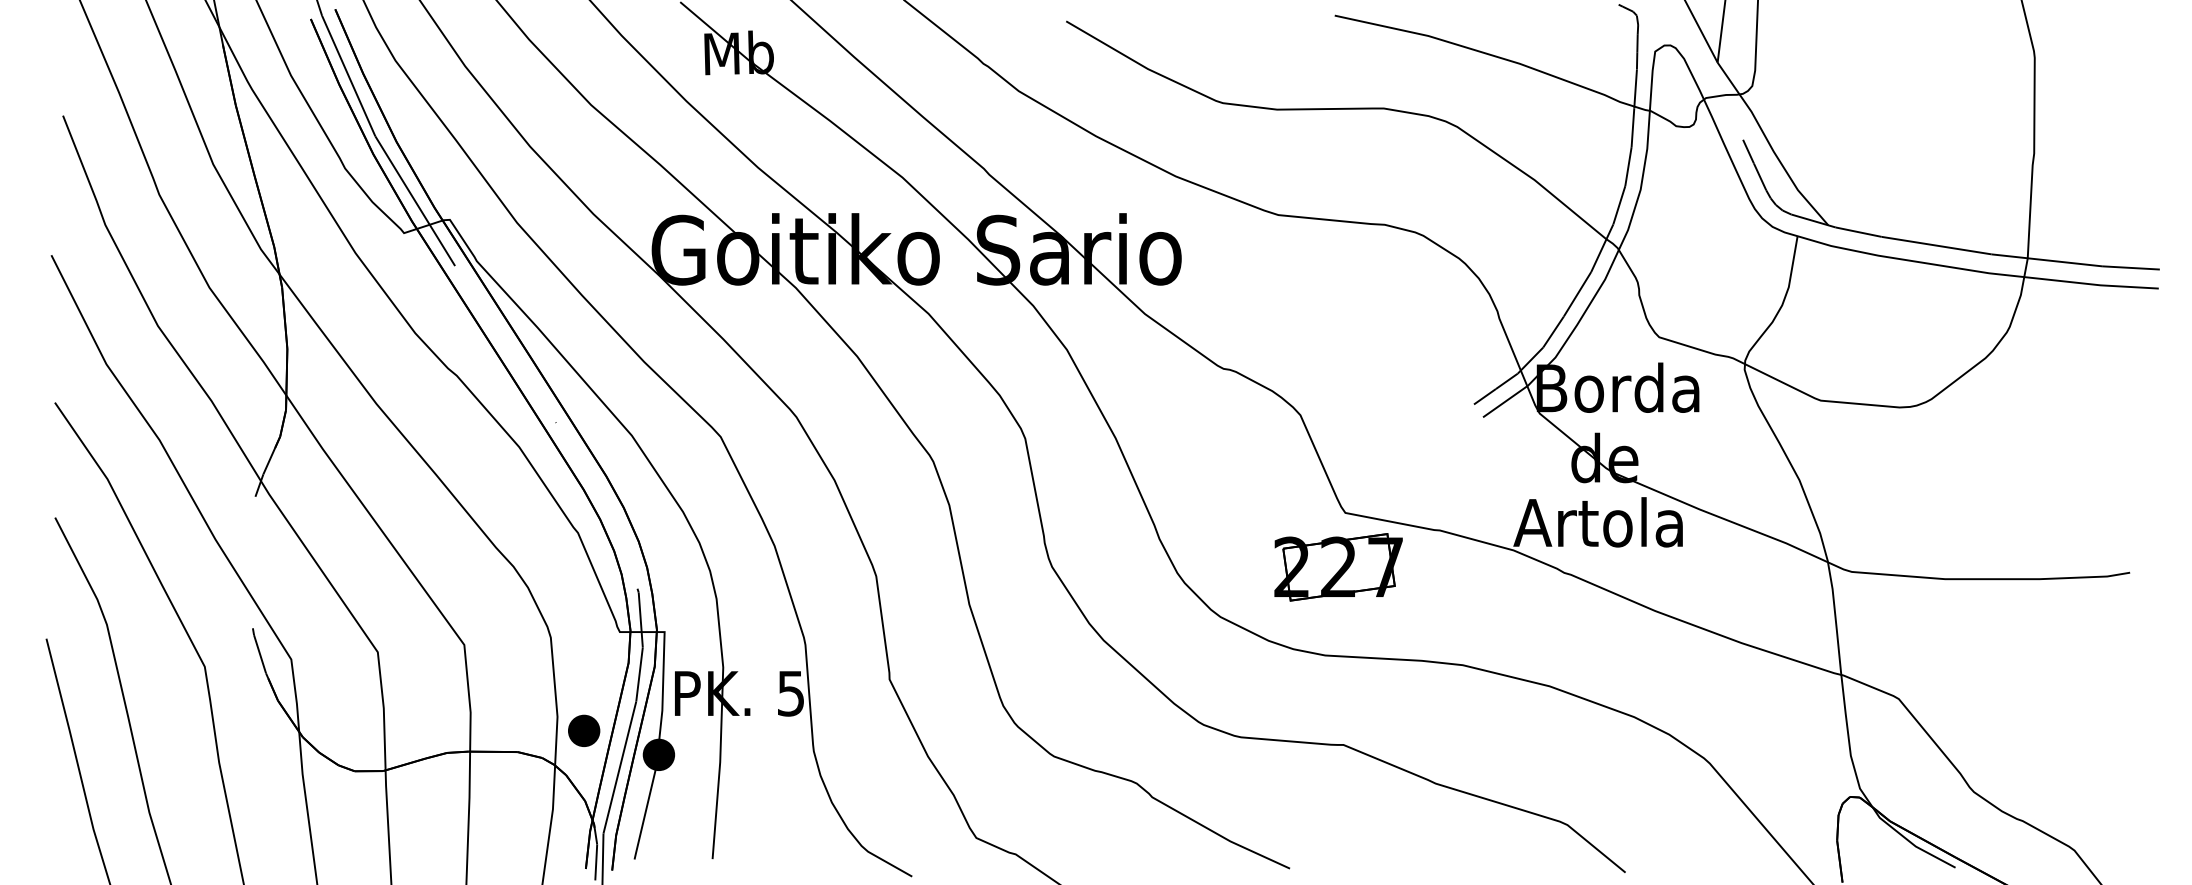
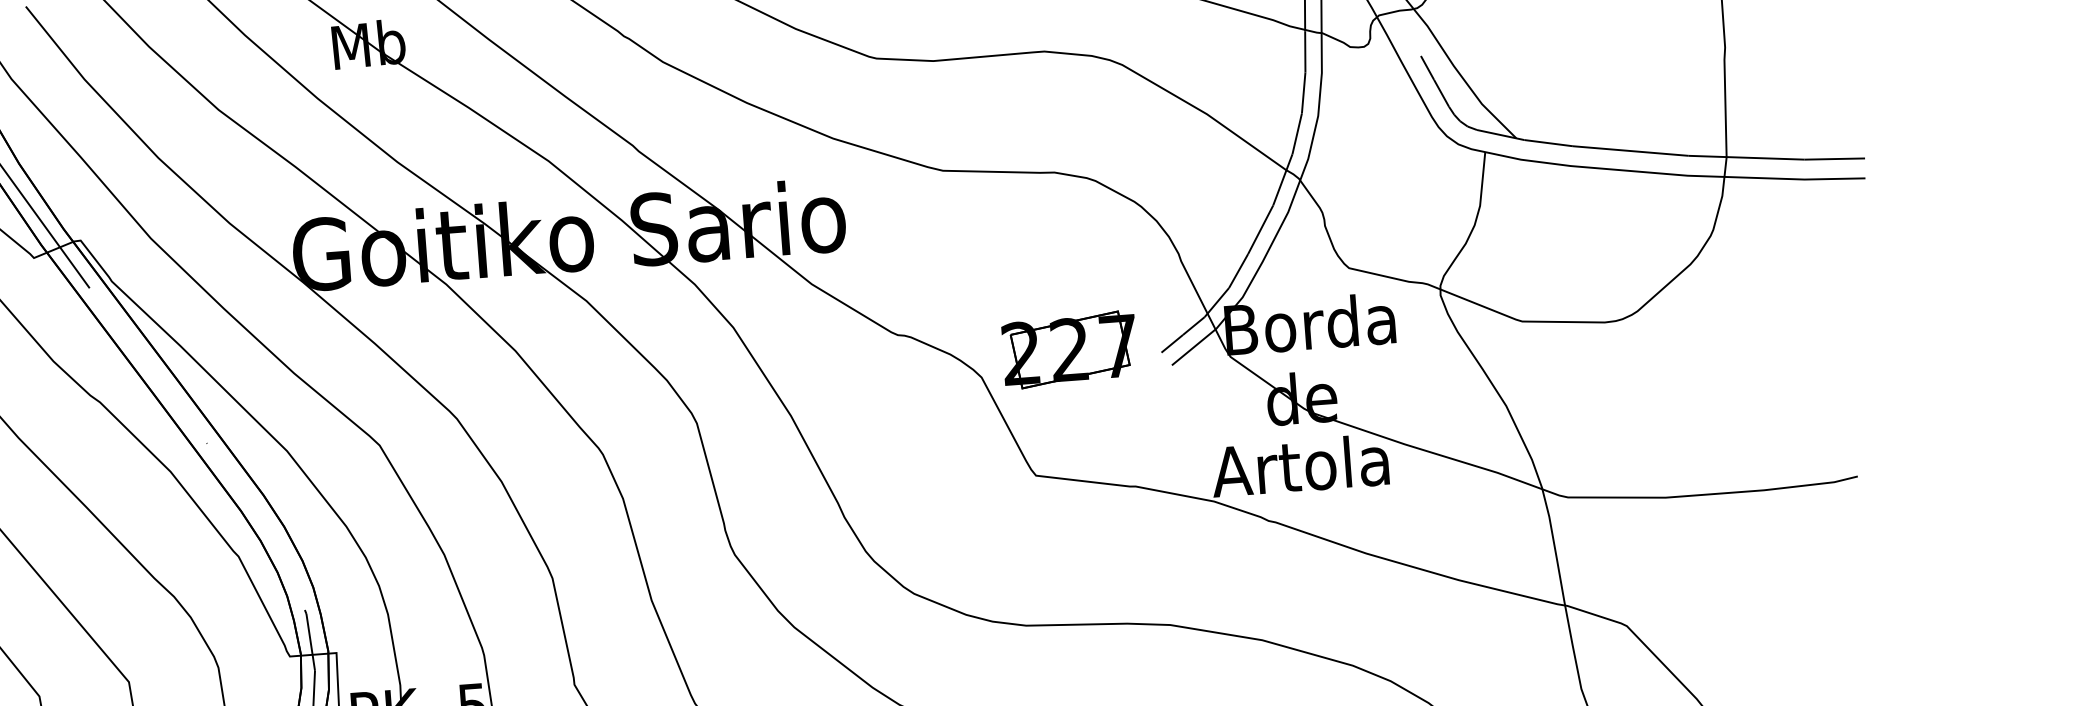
part: (1338, 567) -> (1069, 350), moved

